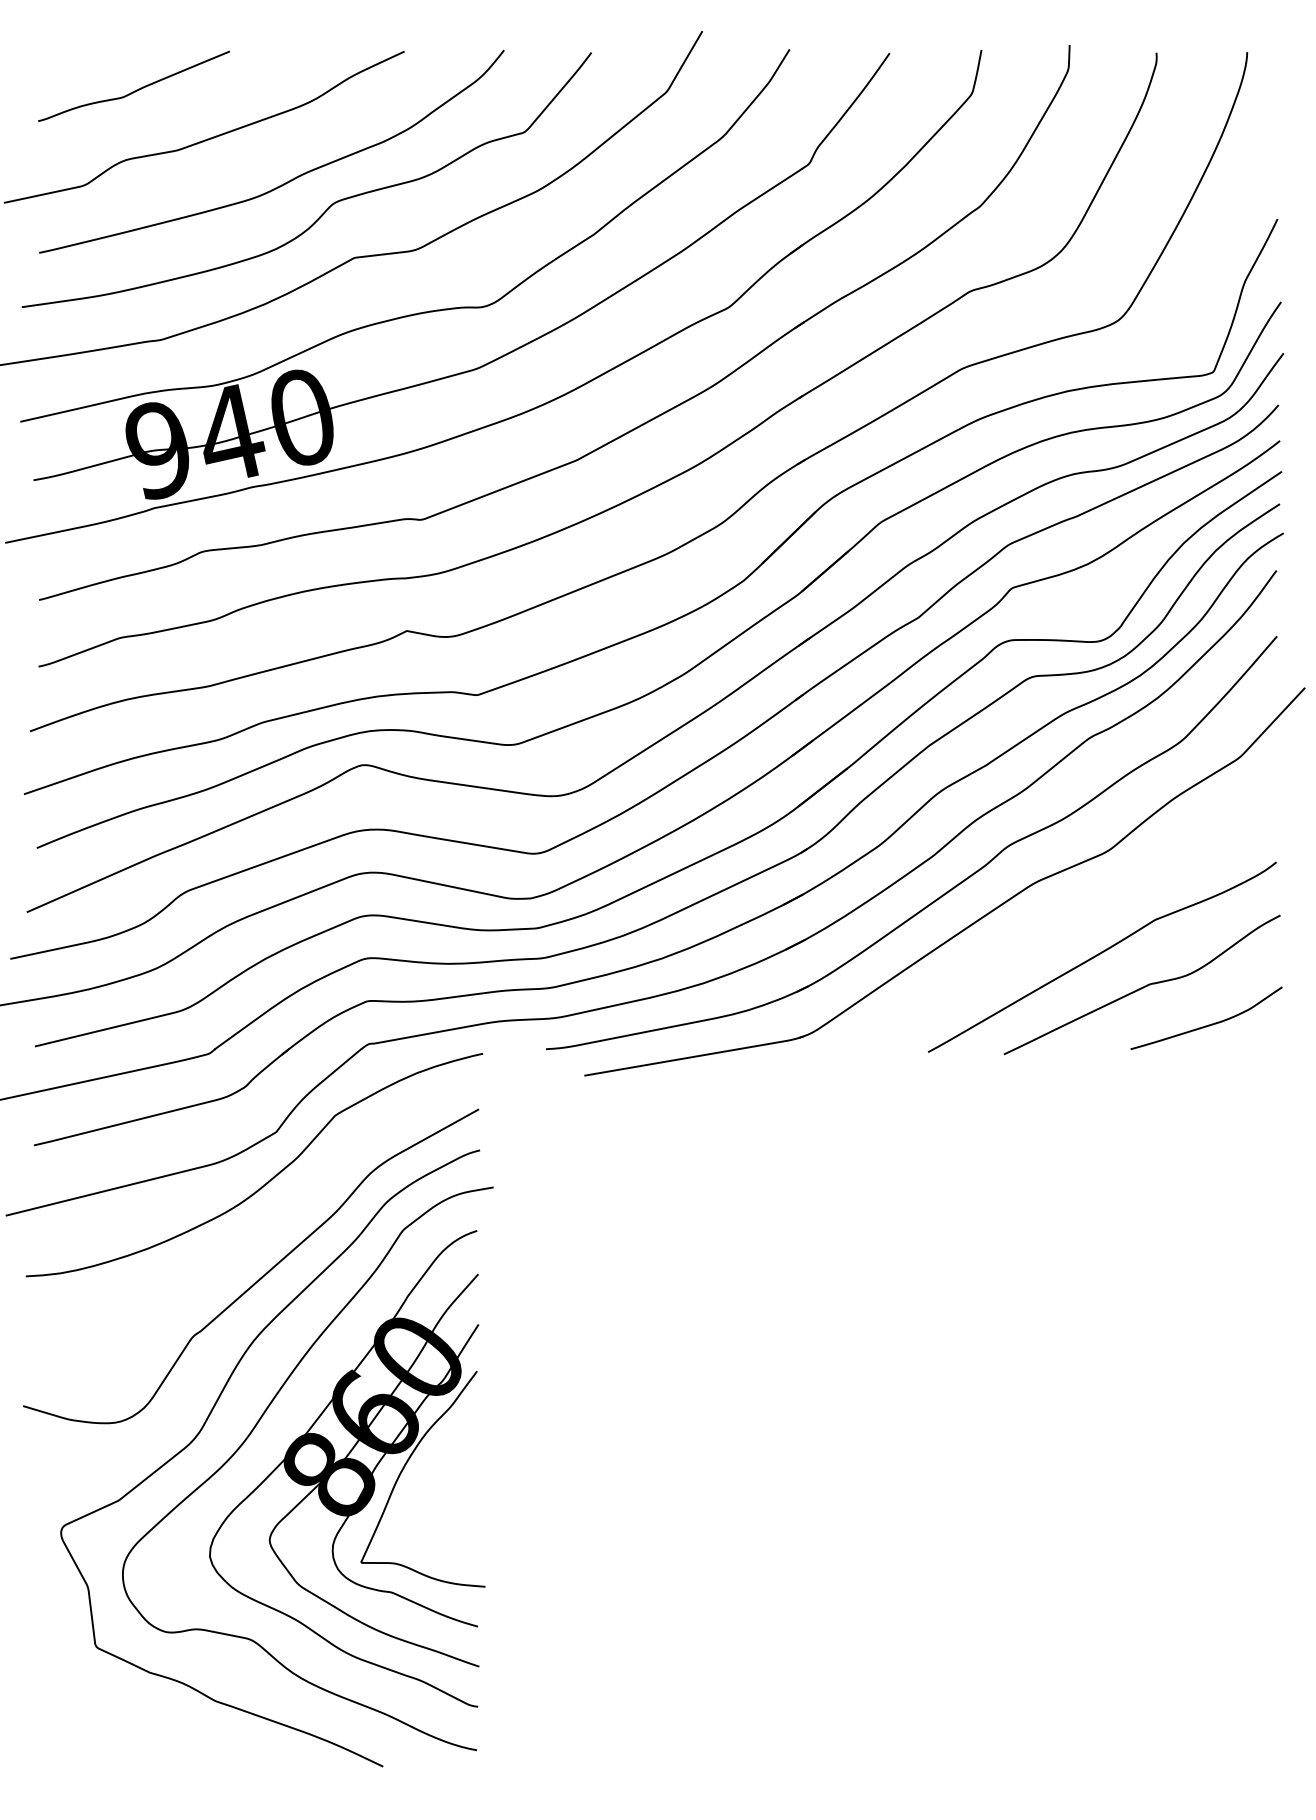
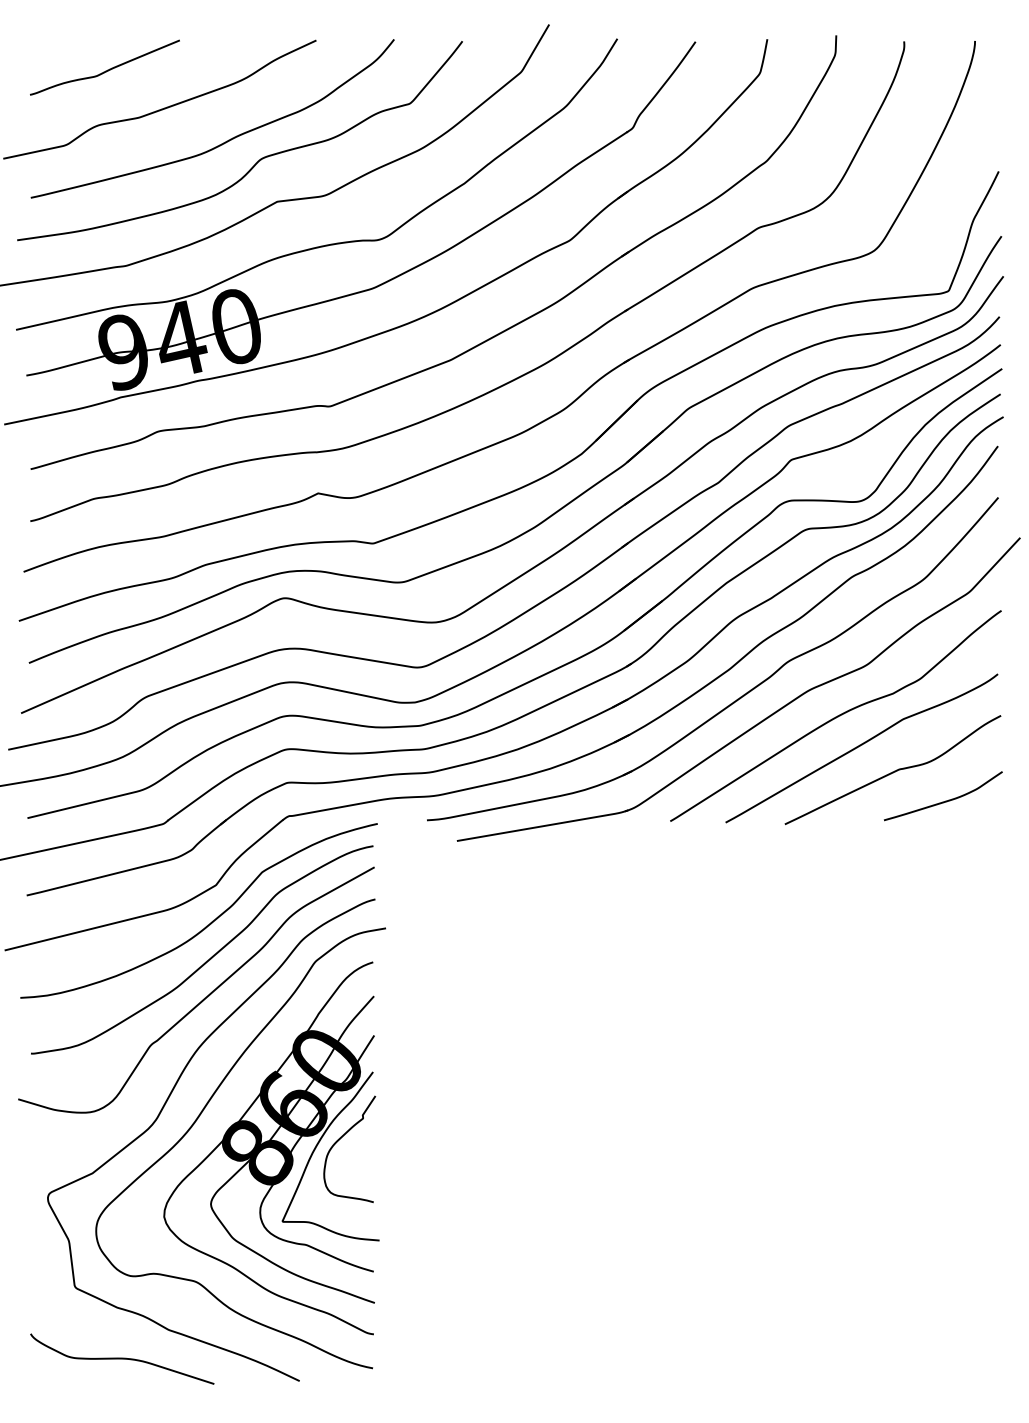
curve: (1068, 916) -> (835, 716), added
curve: (269, 1224) -> (210, 957), added
curve: (435, 1457) -> (340, 1139), added
curve: (156, 1737) -> (122, 1358), added

